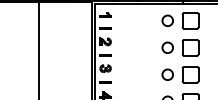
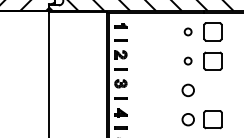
circle: (167, 20) -> (187, 31), size x0.6
circle: (167, 47) -> (187, 60), size x0.6
part: (190, 74) -> (212, 90), removed

